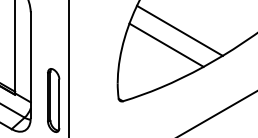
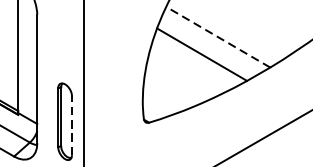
line: (179, 30) -> (217, 36), solid -> dashed
line: (59, 103) -> (72, 125), solid -> dashed

